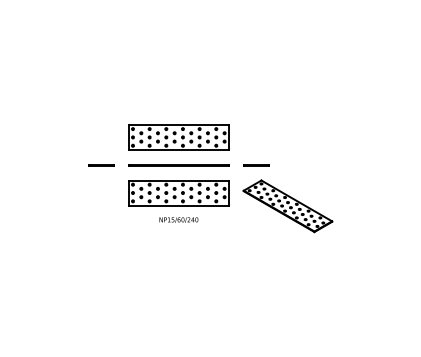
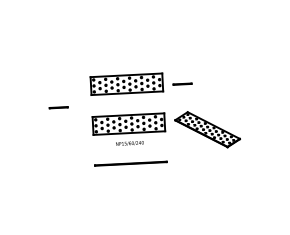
line: (101, 165) -> (58, 107), moved
line: (178, 165) -> (130, 163), moved
line: (256, 165) -> (182, 84), moved

